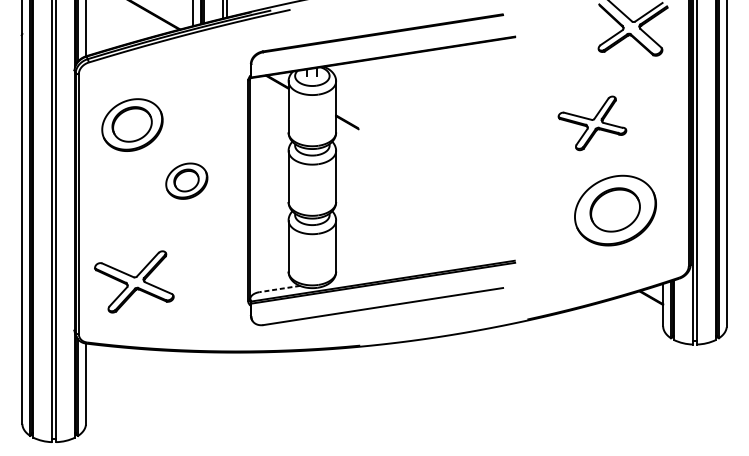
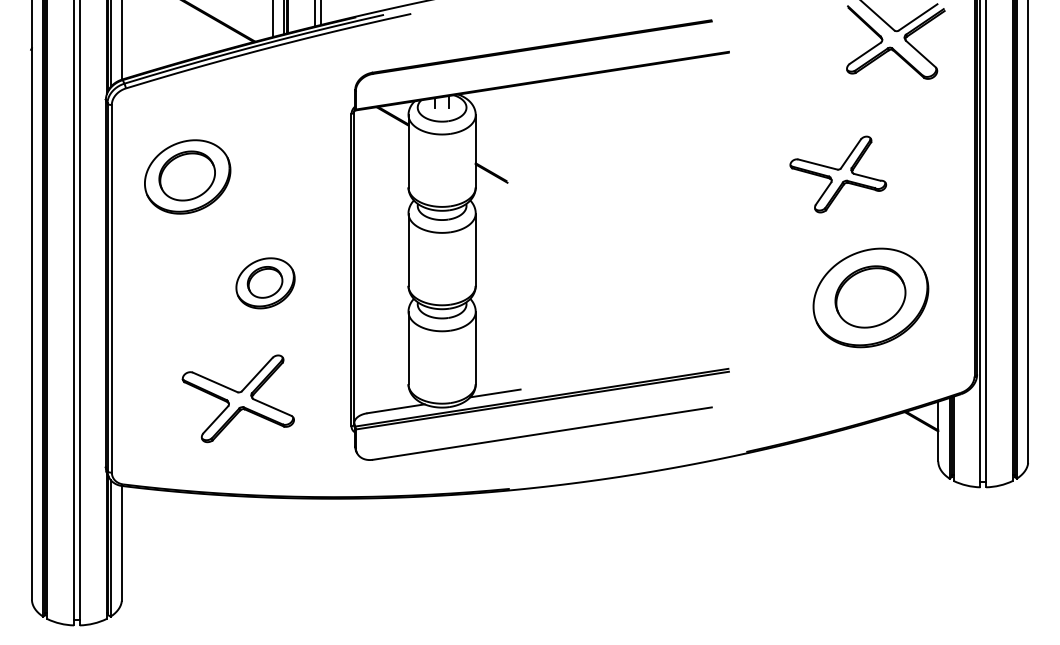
part: (186, 181) -> (265, 283), moved
line: (350, 278) -> (495, 393), added
part: (133, 281) -> (237, 398), moved
line: (280, 288) -> (396, 408), dashed -> solid

